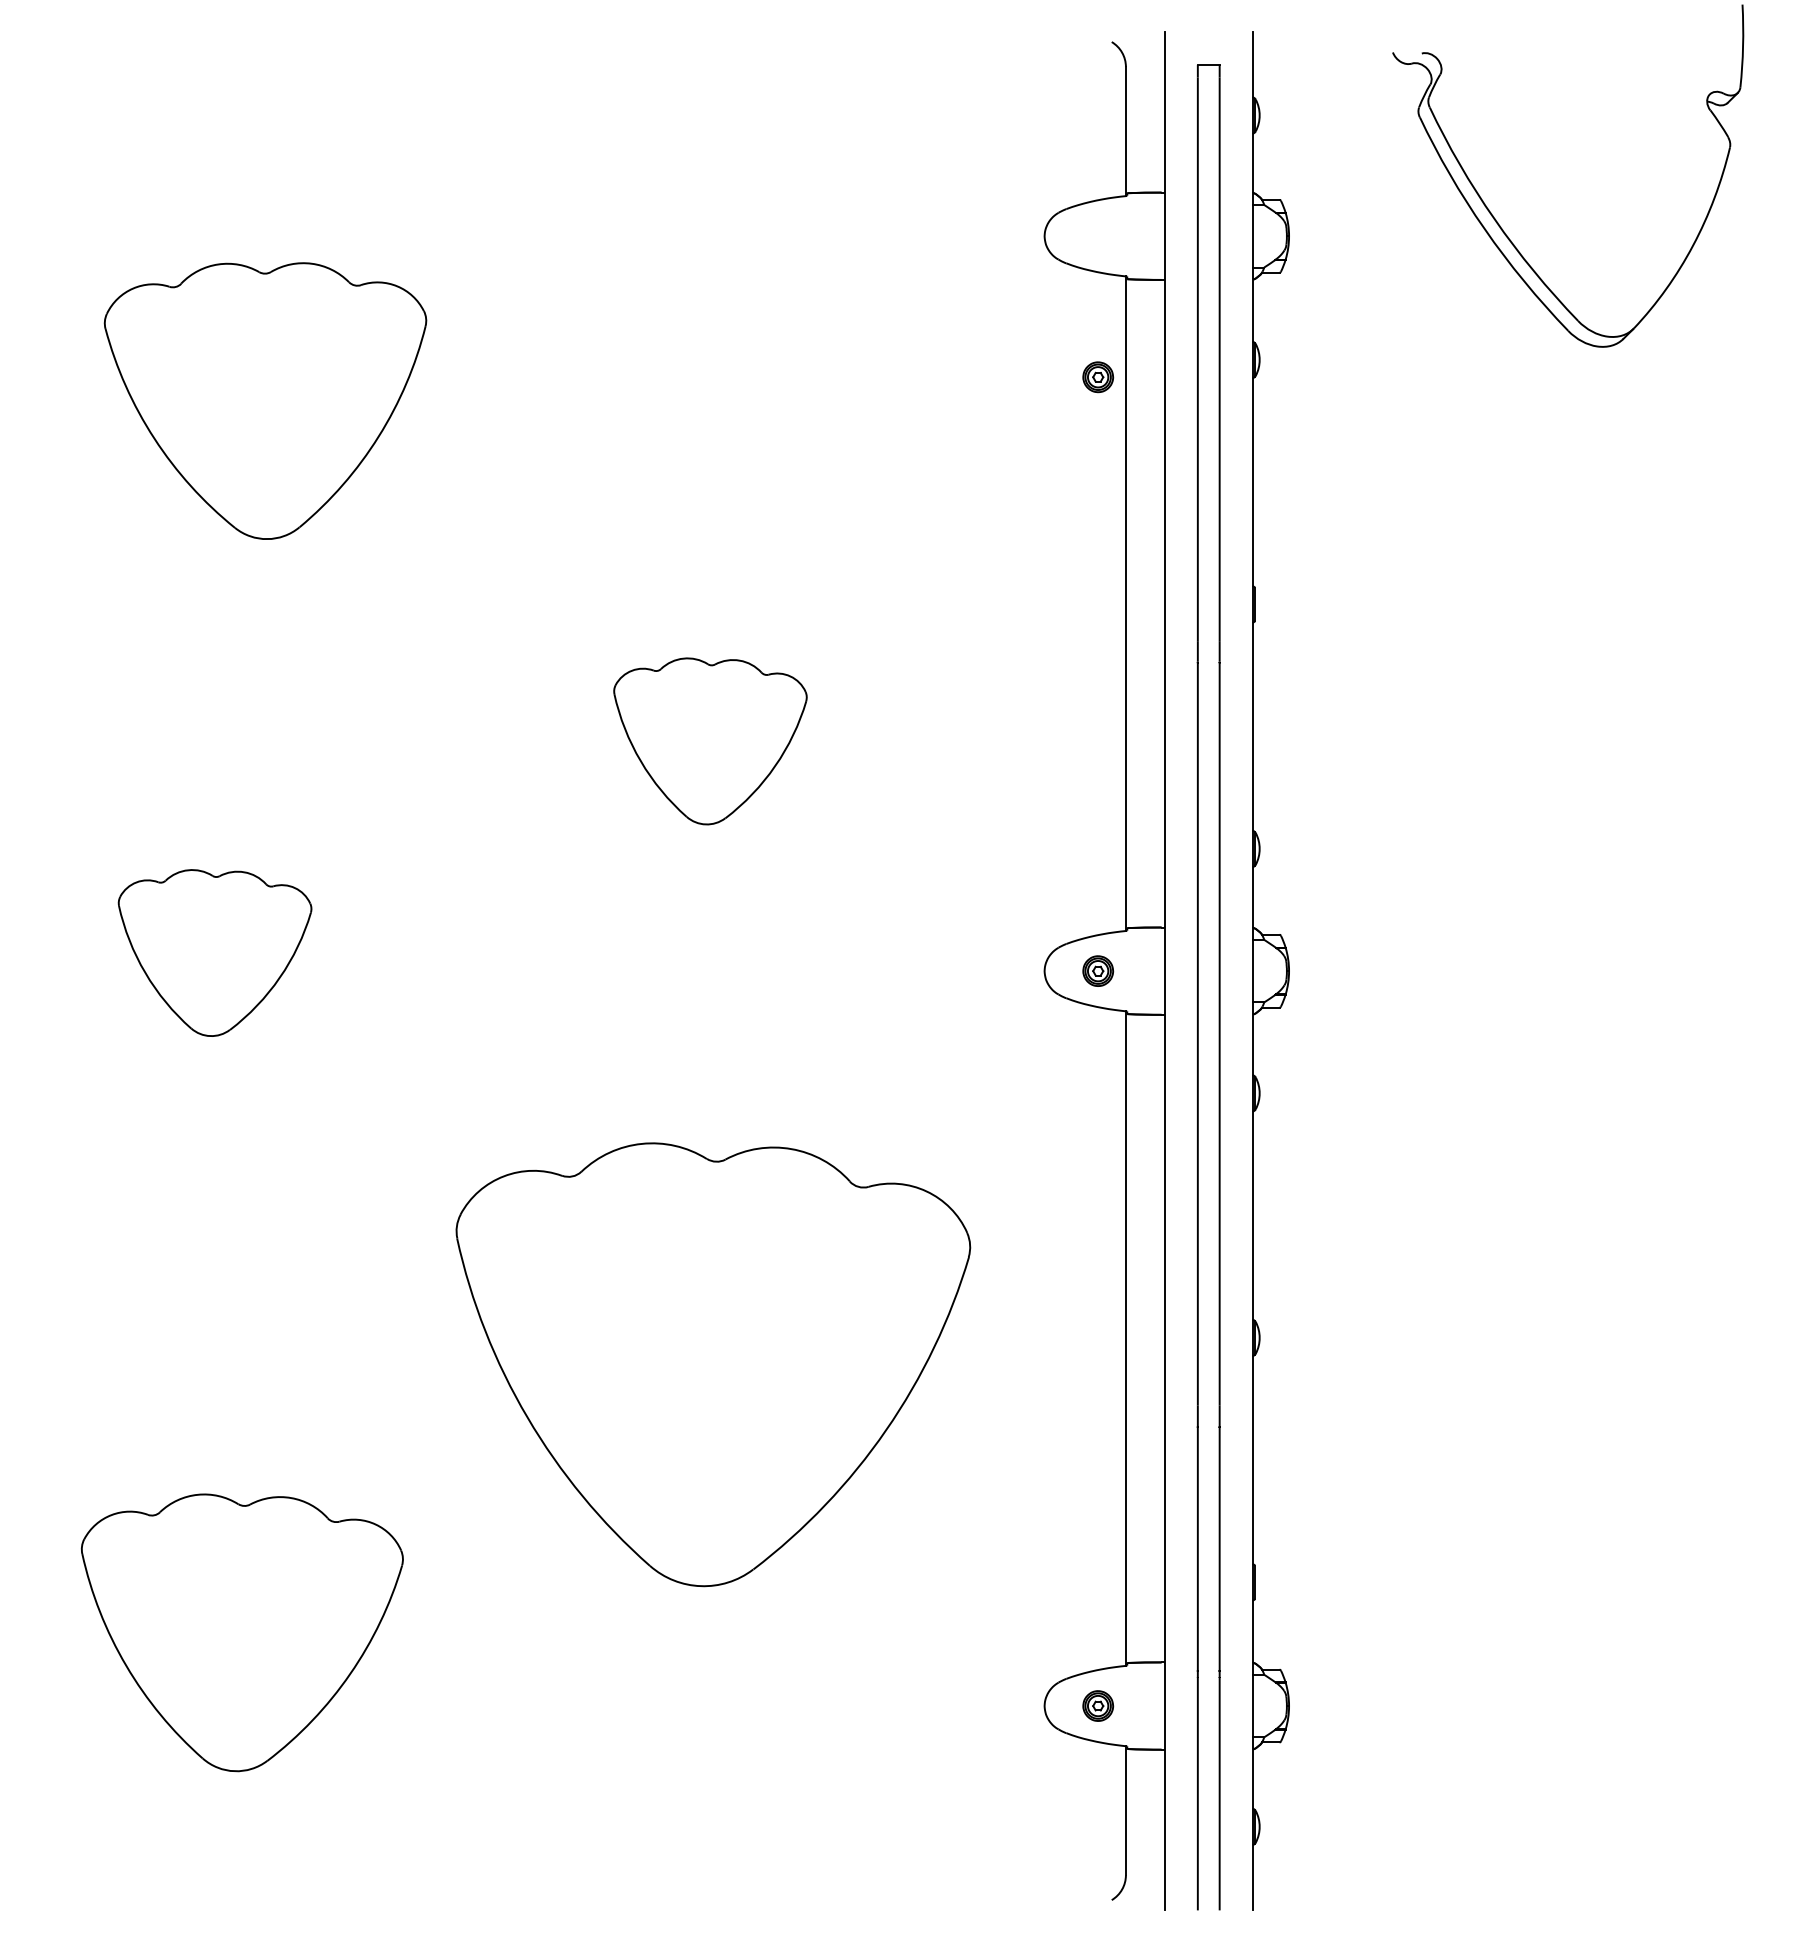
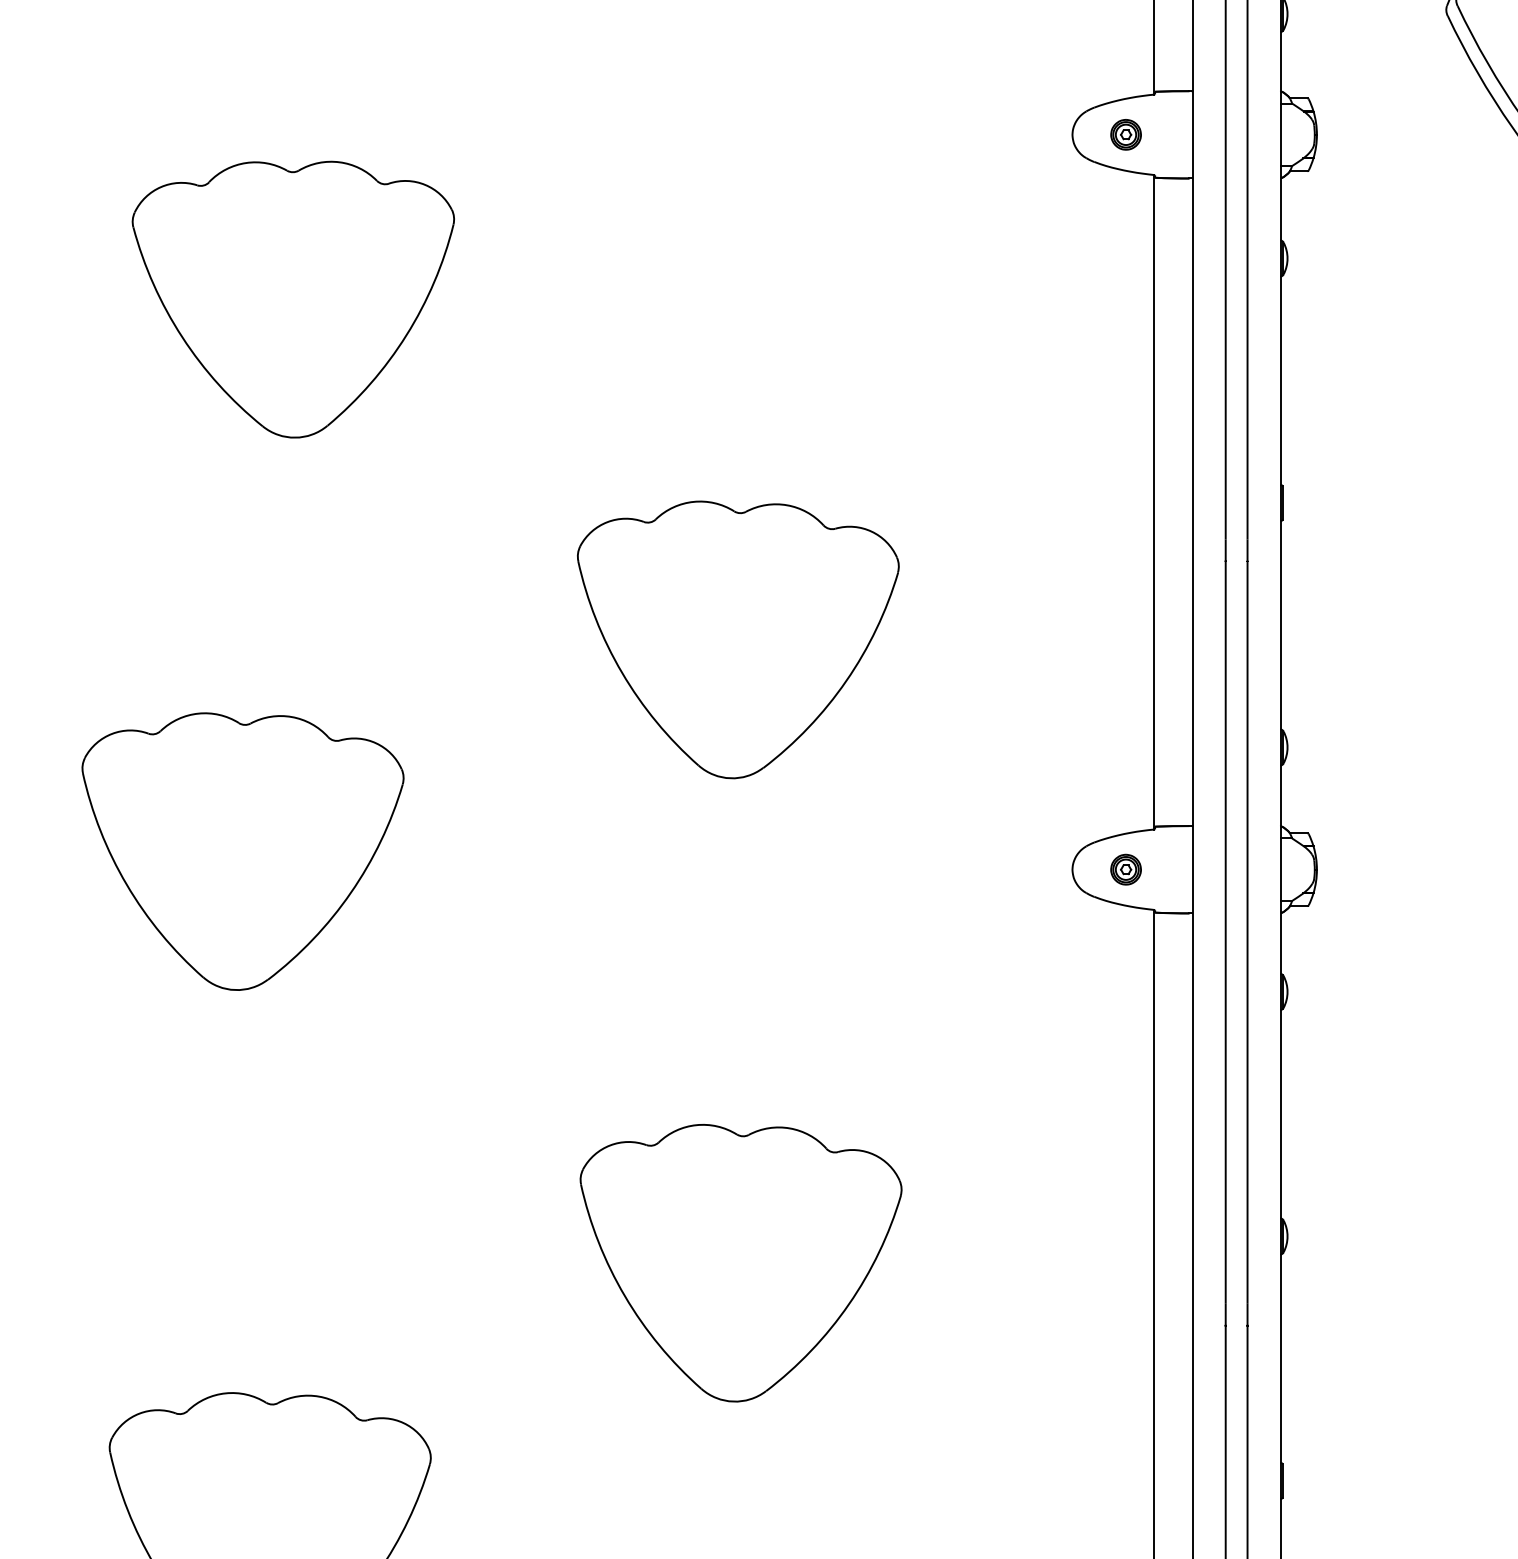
part: (1098, 377) -> (1126, 135), moved
part: (710, 741) -> (738, 640), size x1.67
part: (214, 952) -> (242, 851), size x1.67
part: (712, 1364) -> (740, 1263), size x0.62

